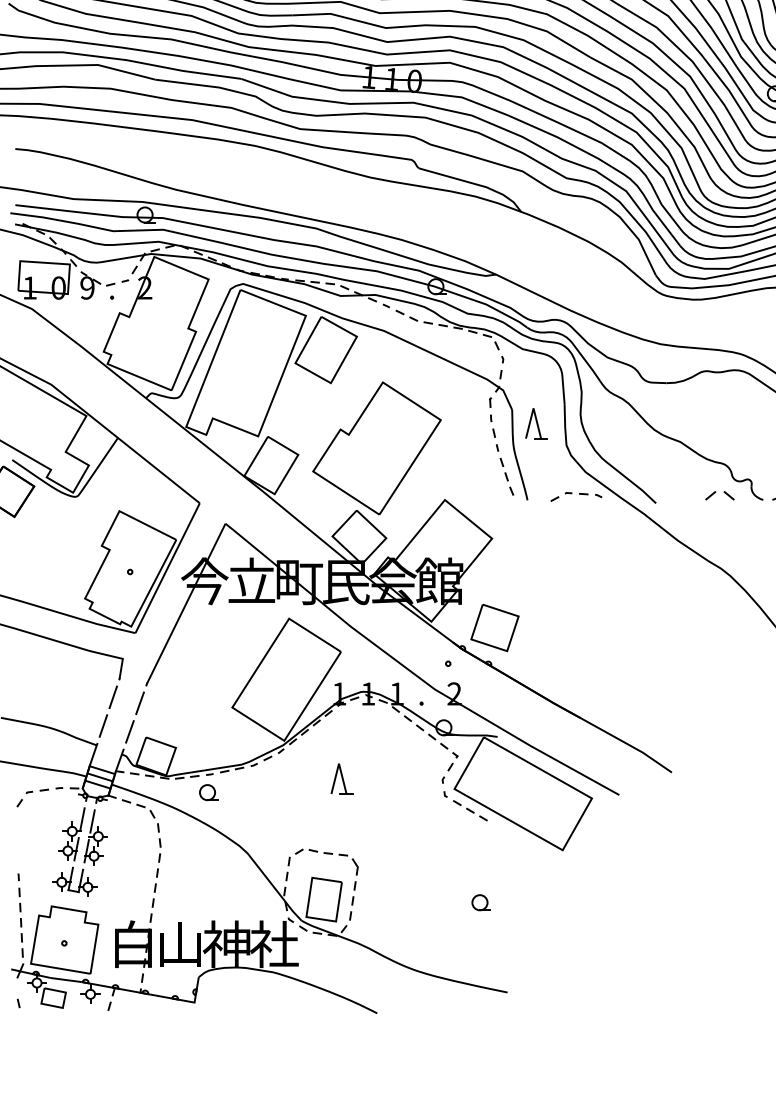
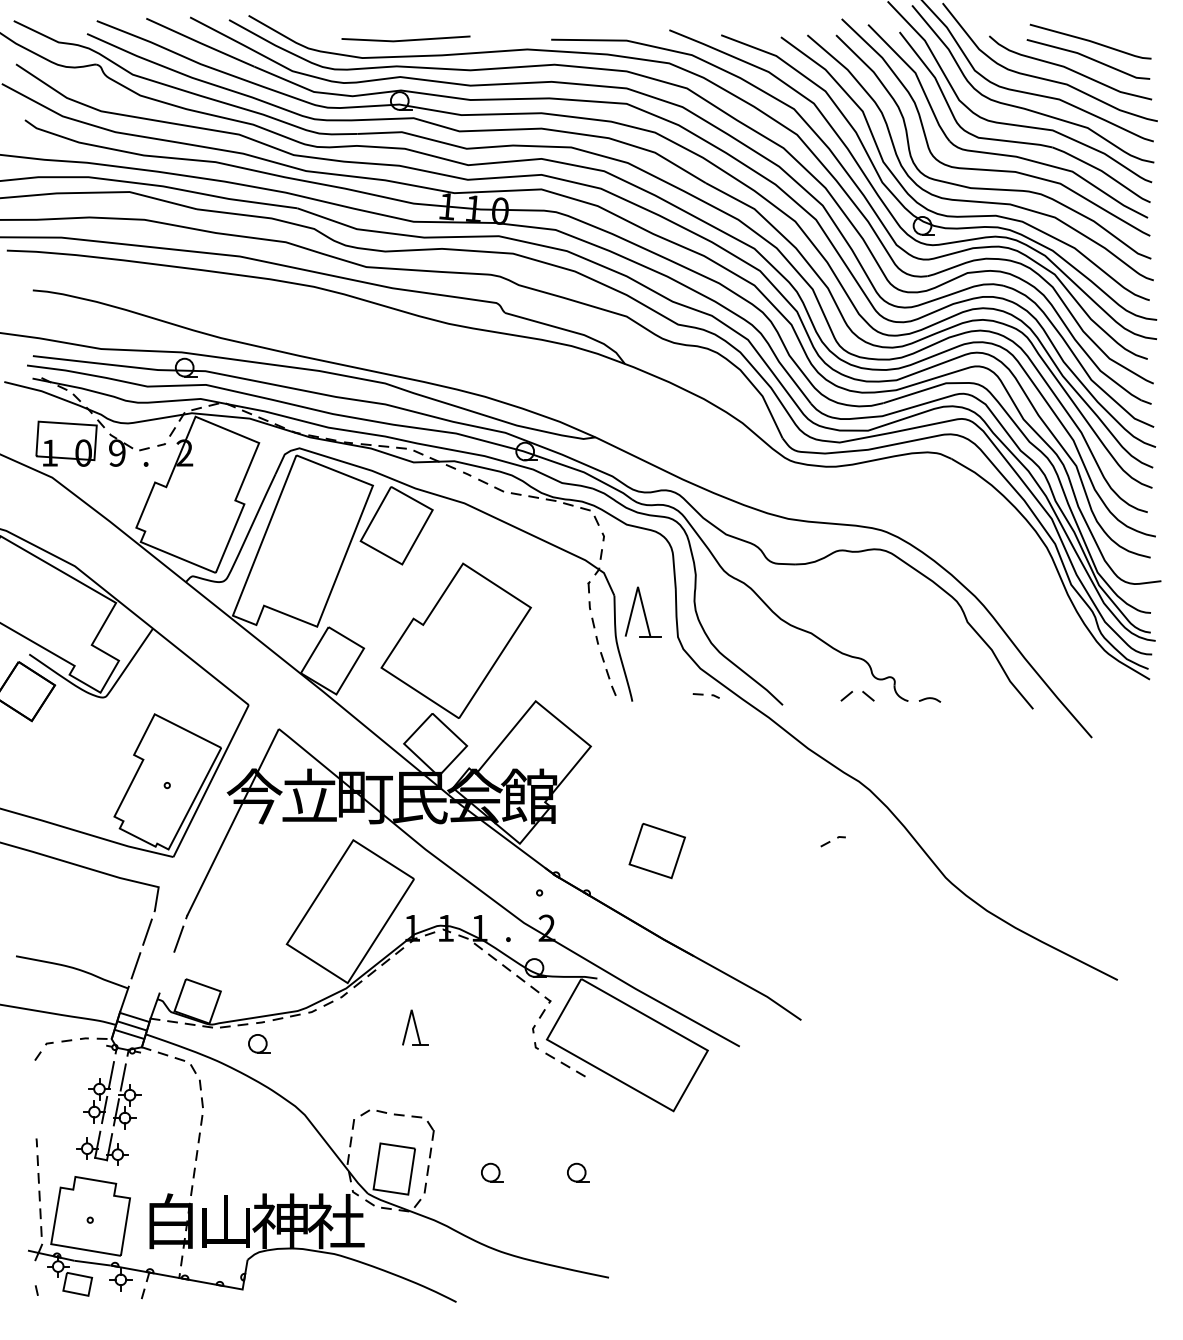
part: (536, 423) -> (642, 611), size x1.4
part: (560, 496) -> (832, 841), moved
part: (494, 628) -> (656, 851), moved
line: (129, 731) -> (166, 972), removed
part: (408, 902) -> (492, 1172), added

